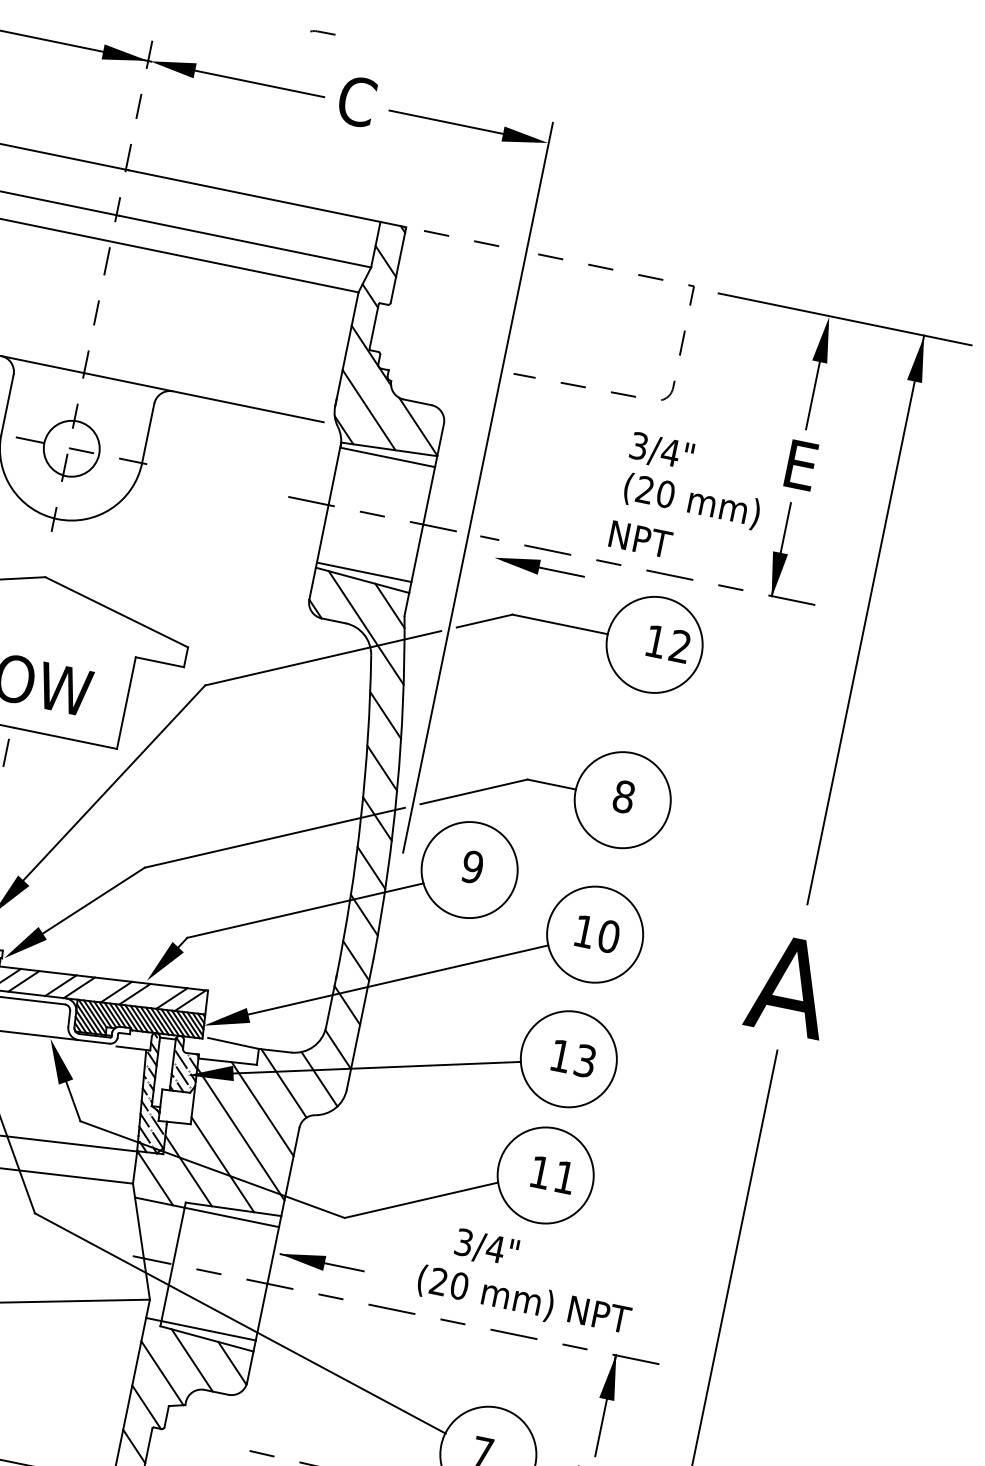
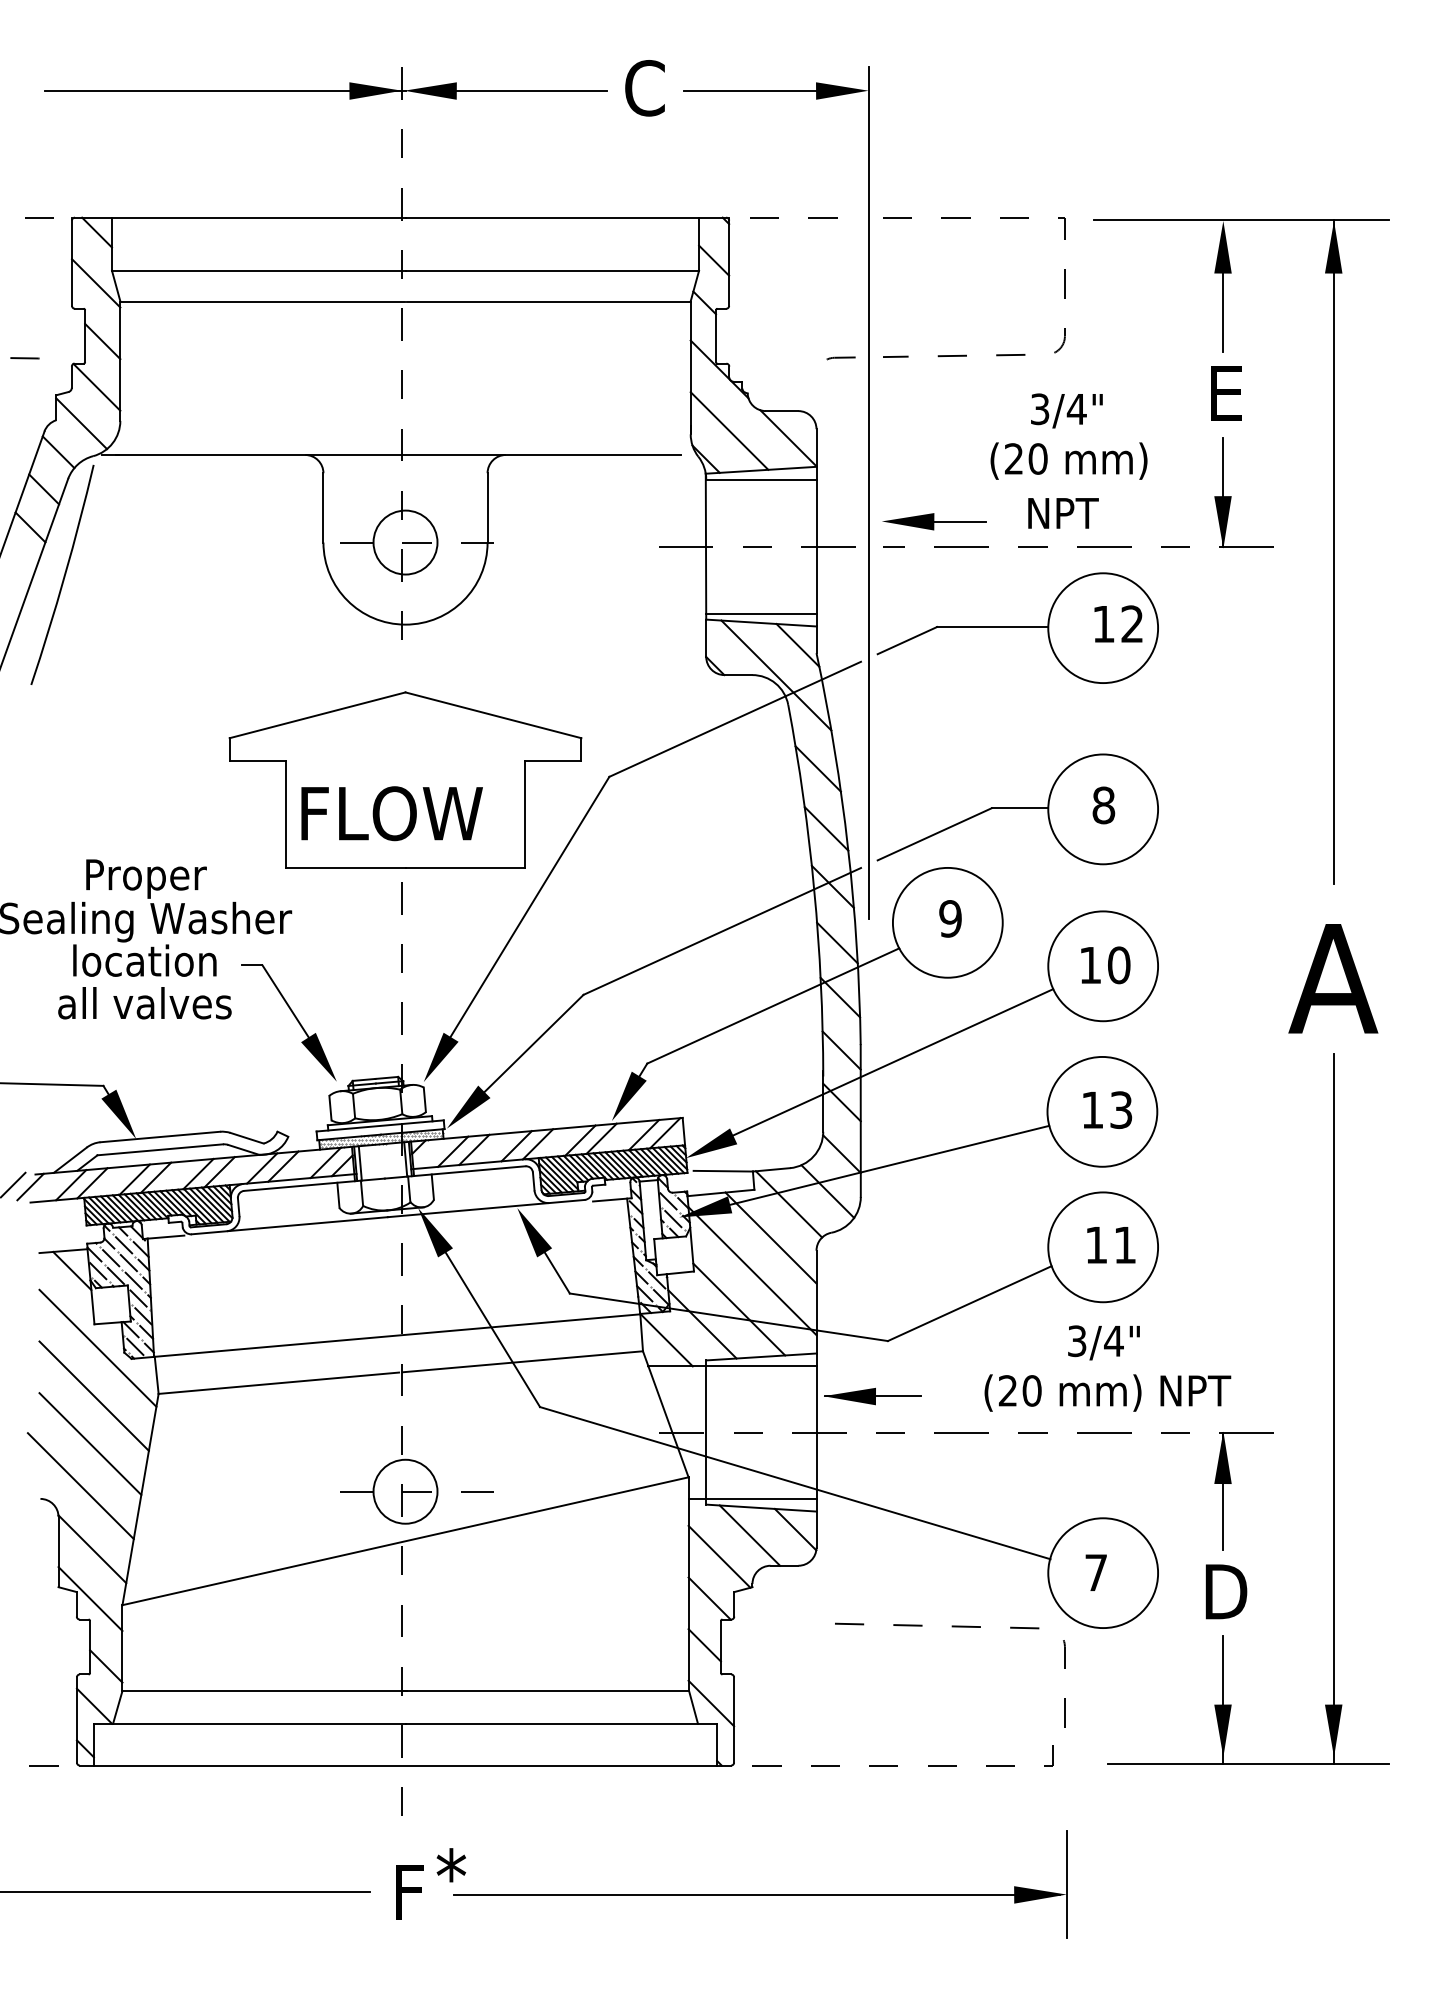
line: (322, 33) -> (840, 358), moved
text: (691, 500) -> (1068, 460), moved
part: (539, 567) -> (934, 521), moved
text: (486, 1248) -> (1103, 1342), moved

